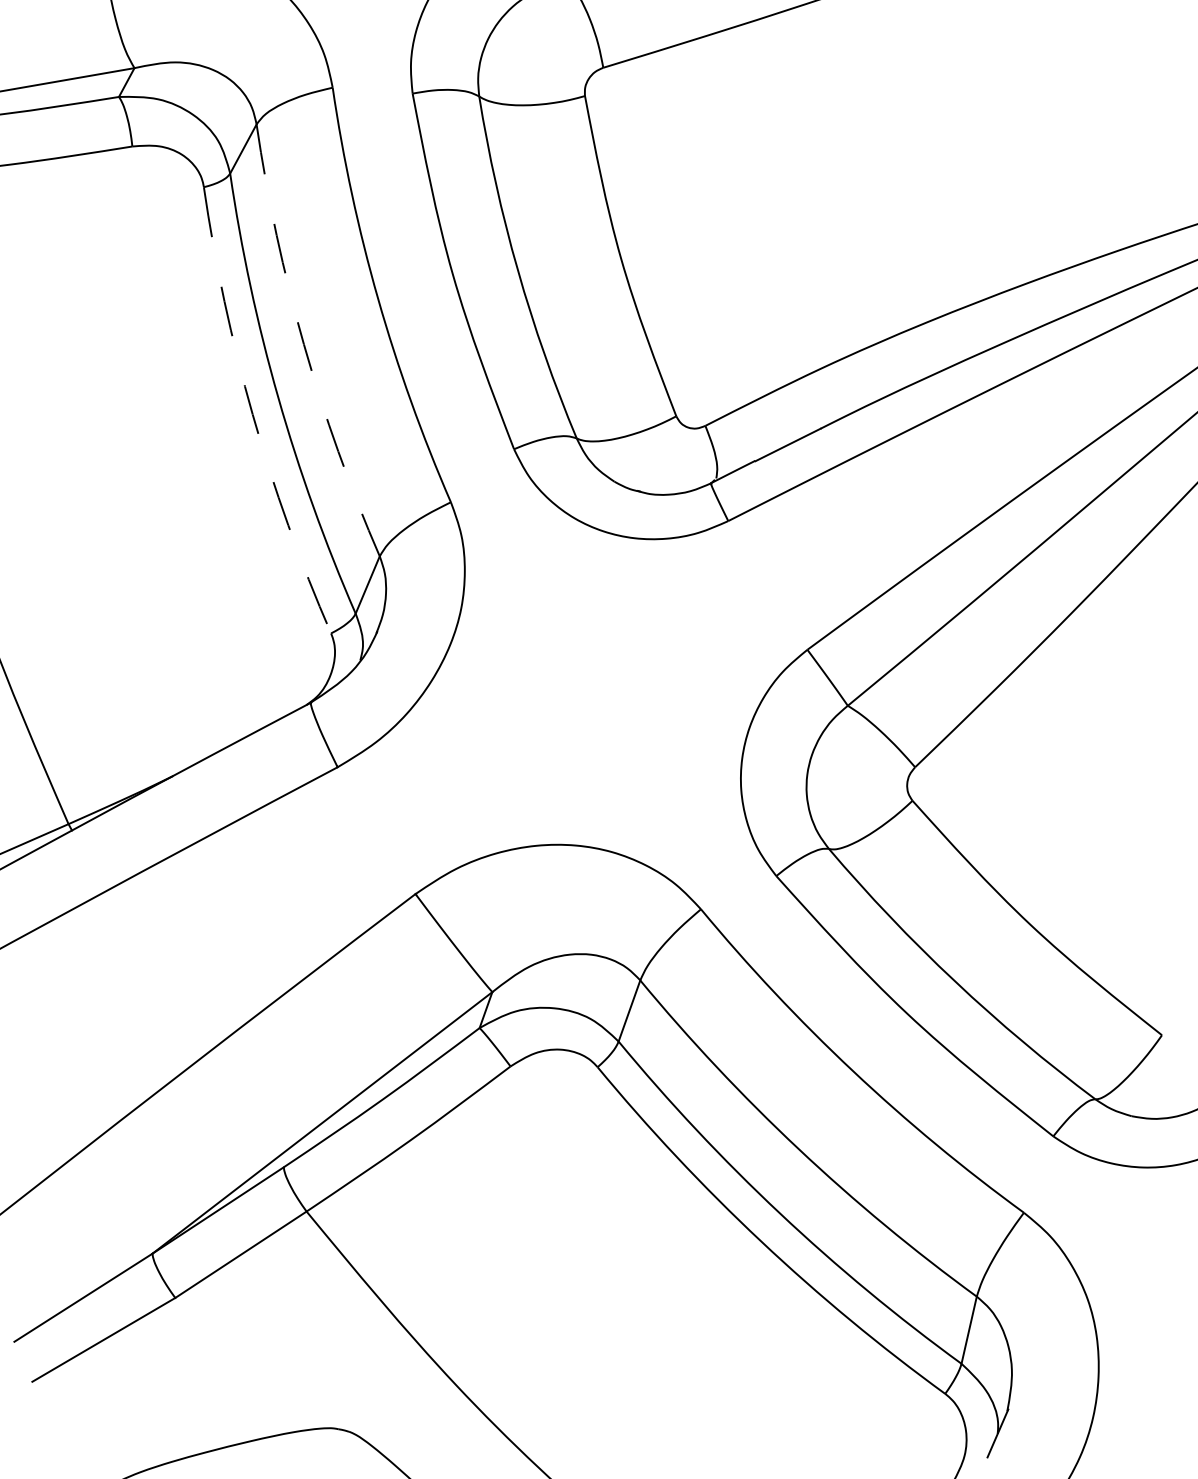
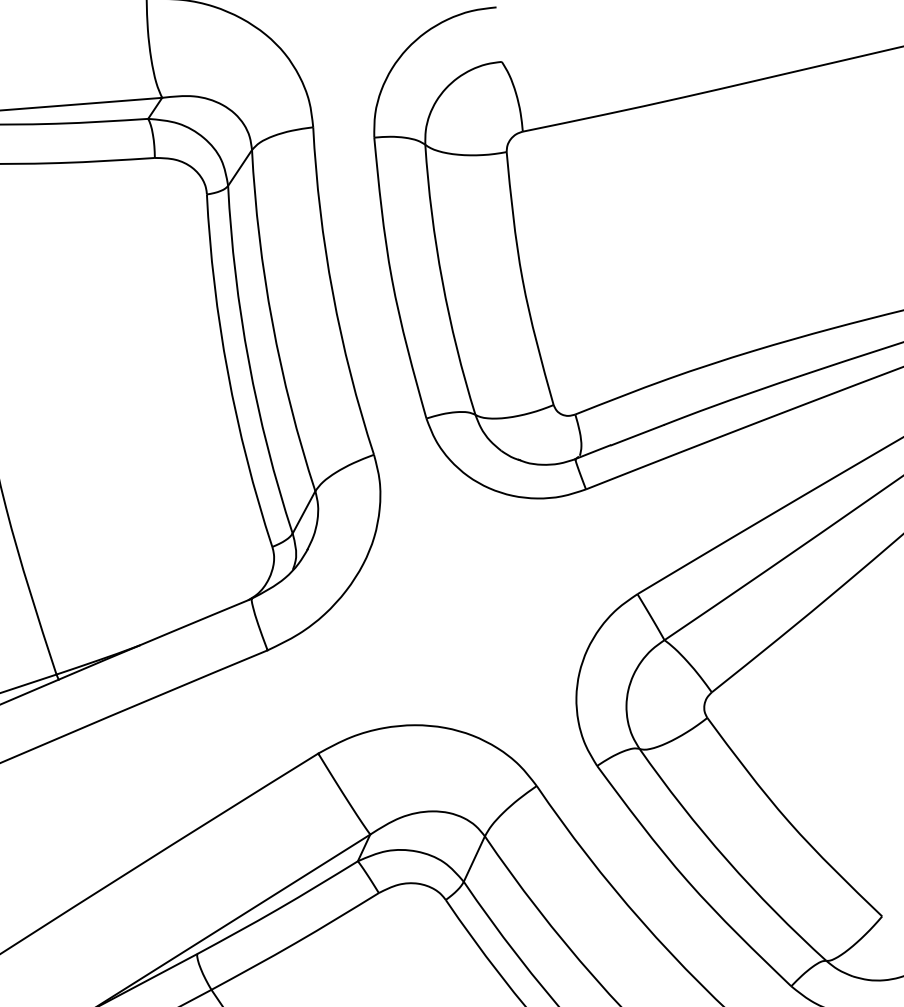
arc: (303, 344) -> (272, 322), dashed -> solid
arc: (252, 414) -> (227, 372), dashed -> solid

